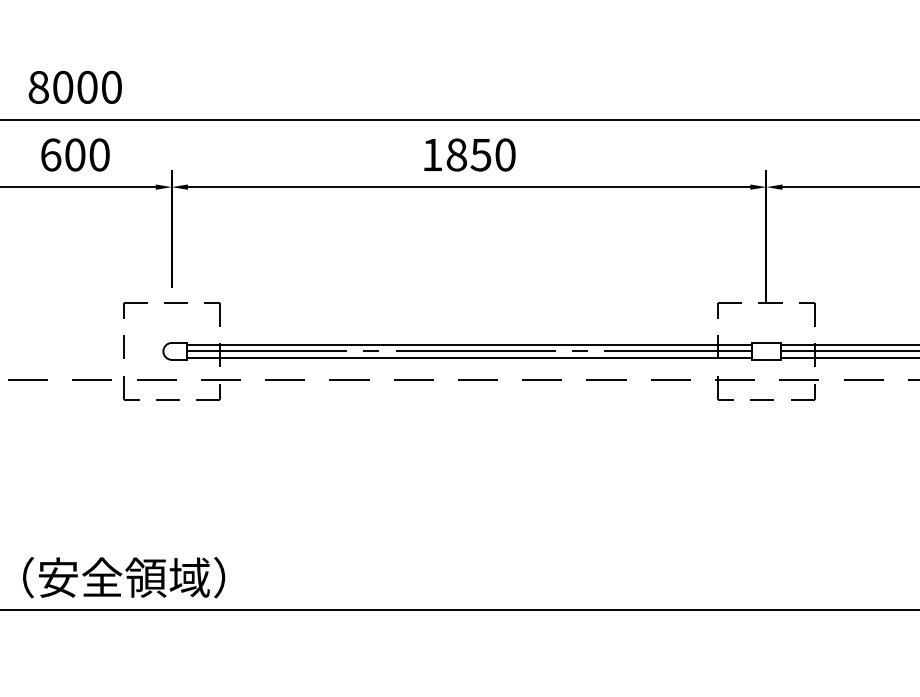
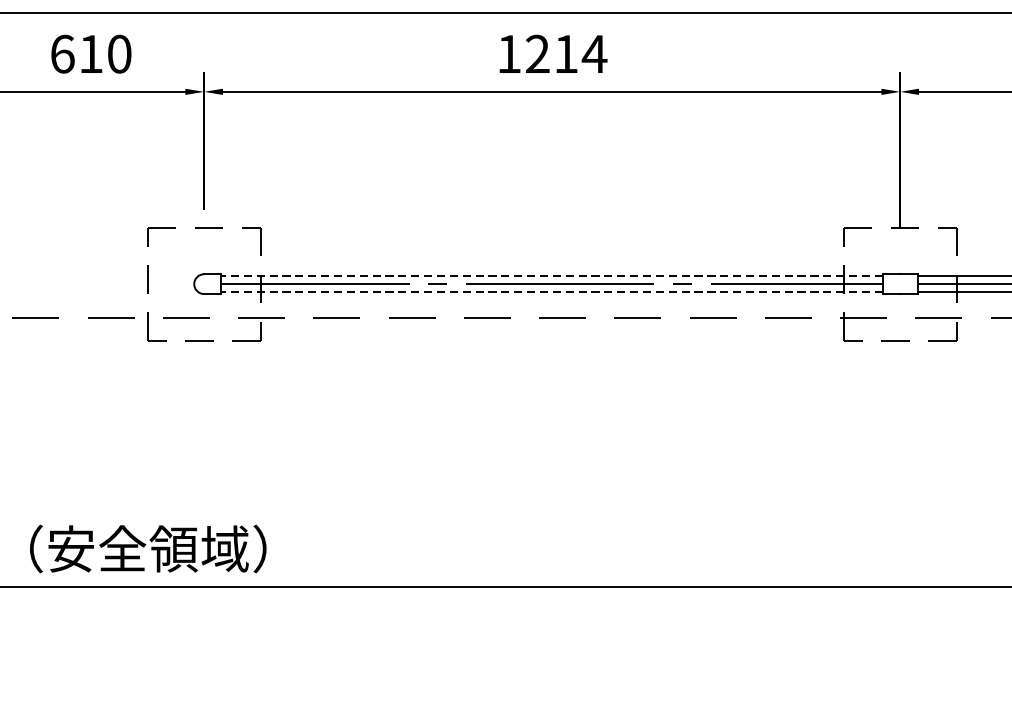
text: (75, 154) -> (91, 53), 600 -> 610
text: (481, 154) -> (566, 53), 1850 -> 1214
line: (469, 344) -> (552, 276), solid -> dashed
line: (469, 358) -> (552, 292), solid -> dashed

